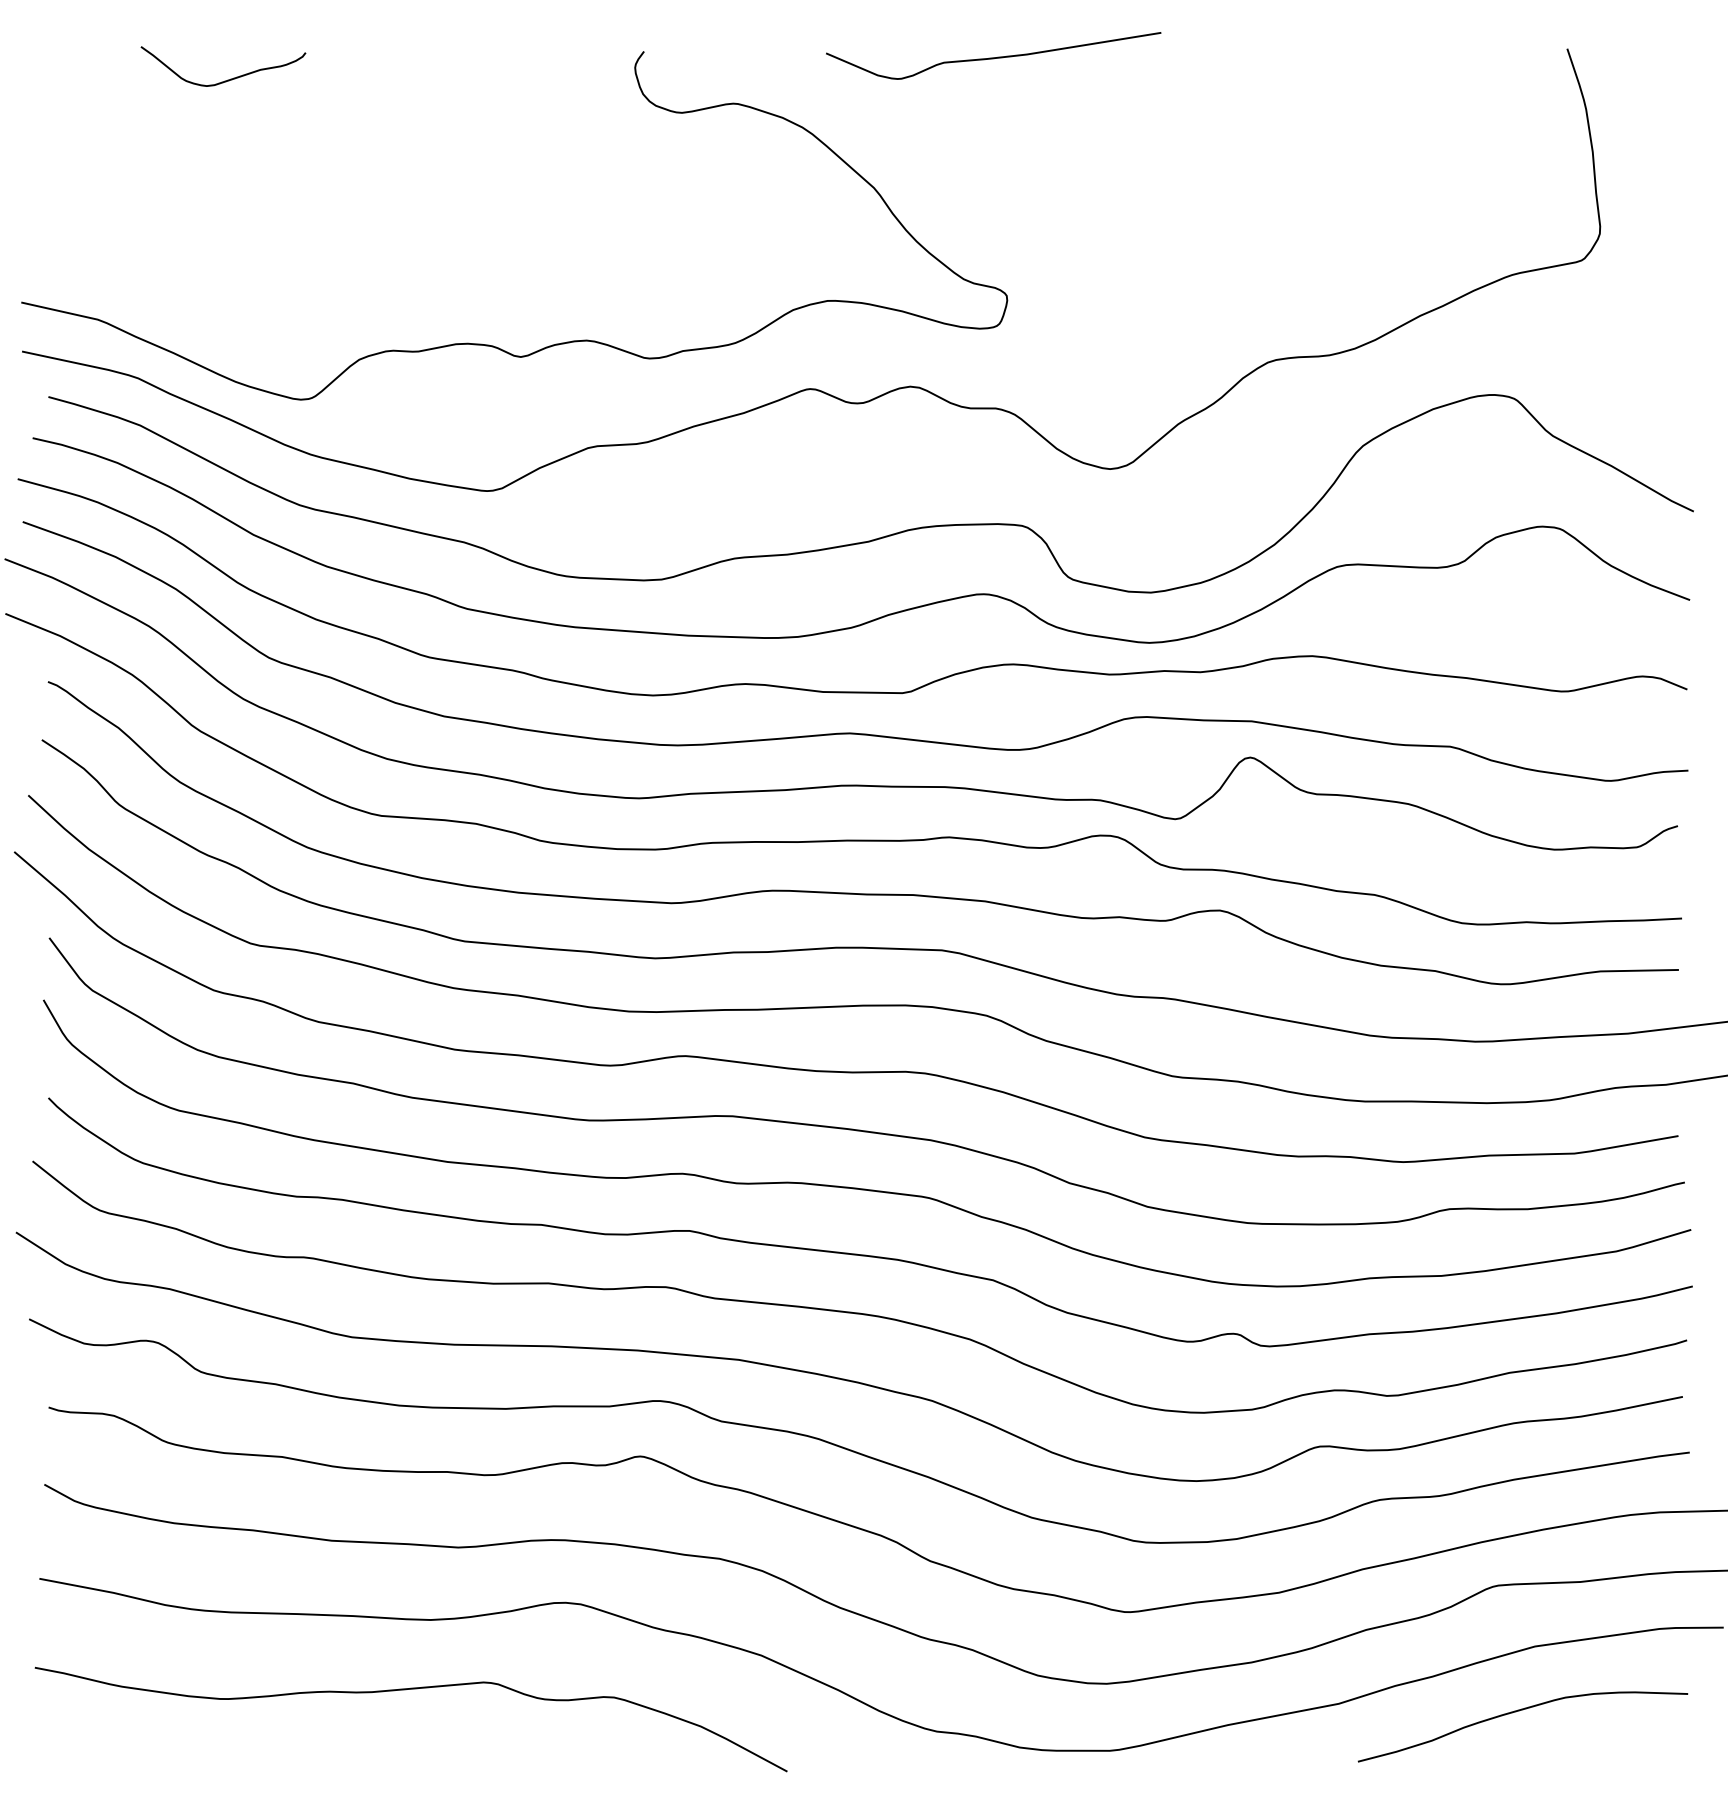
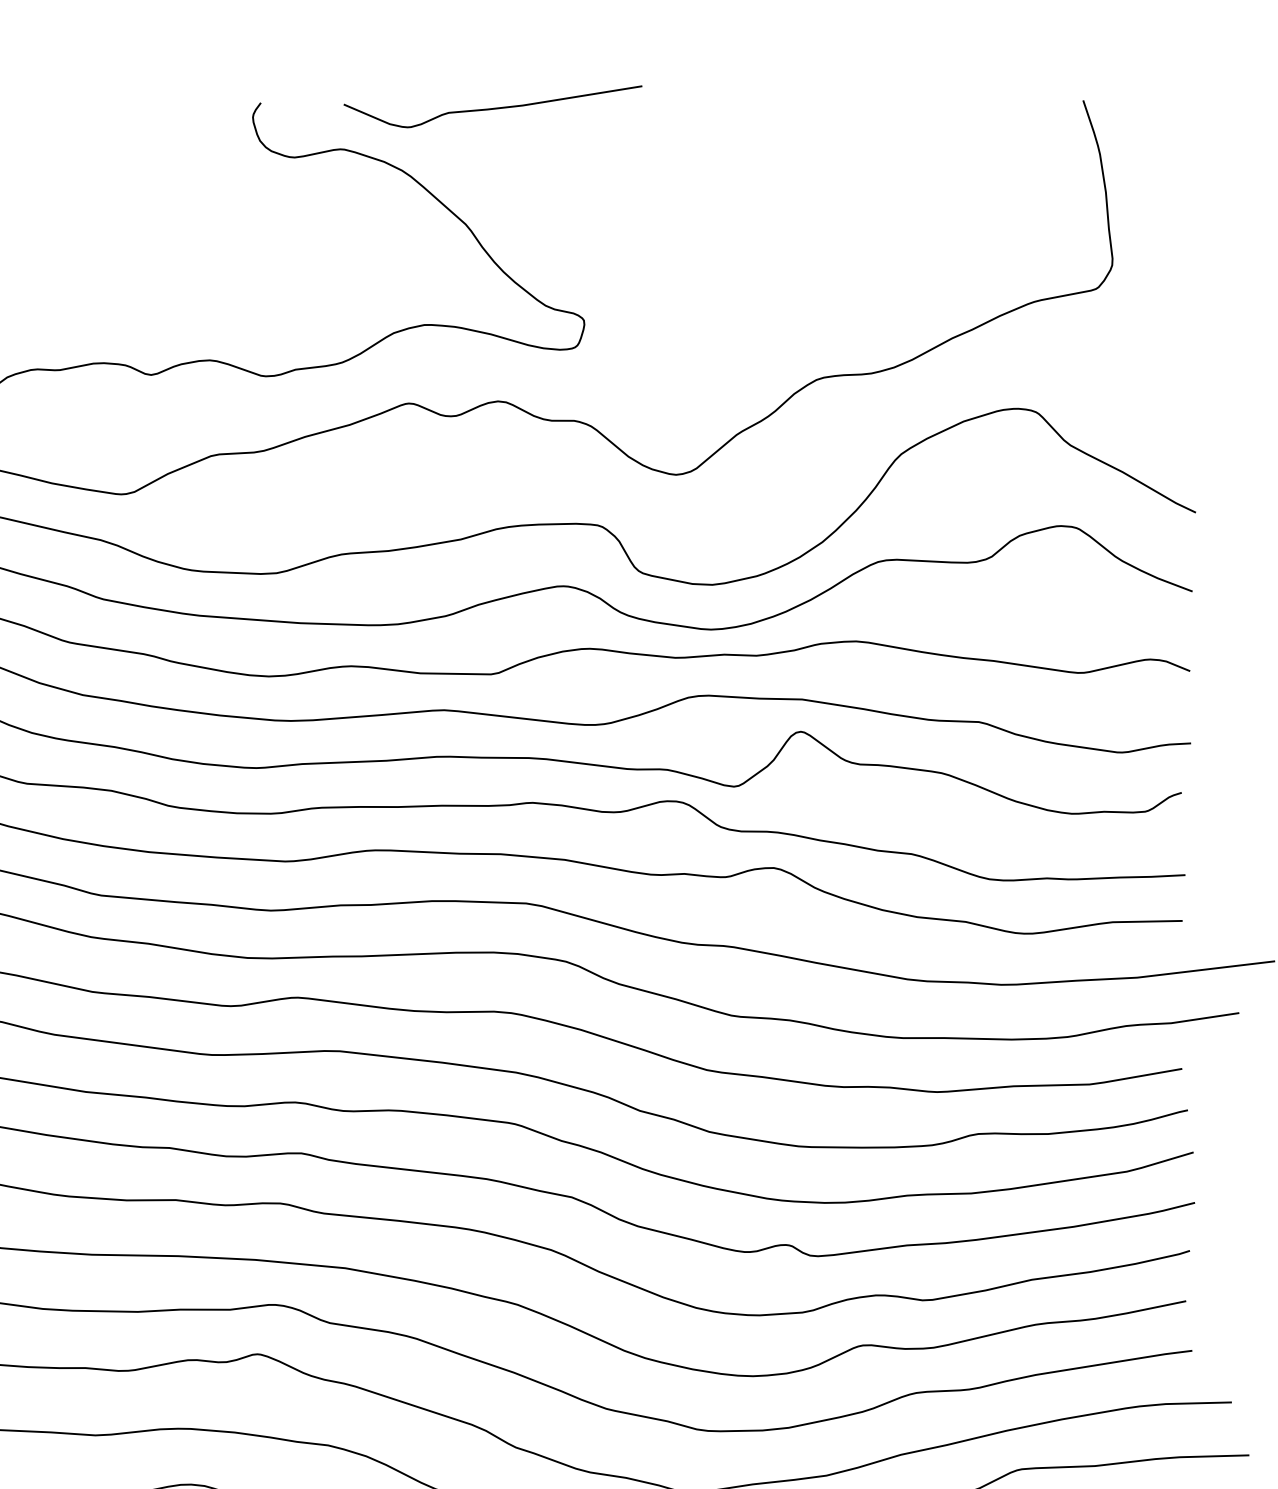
curve: (993, 57) -> (492, 108), moved

